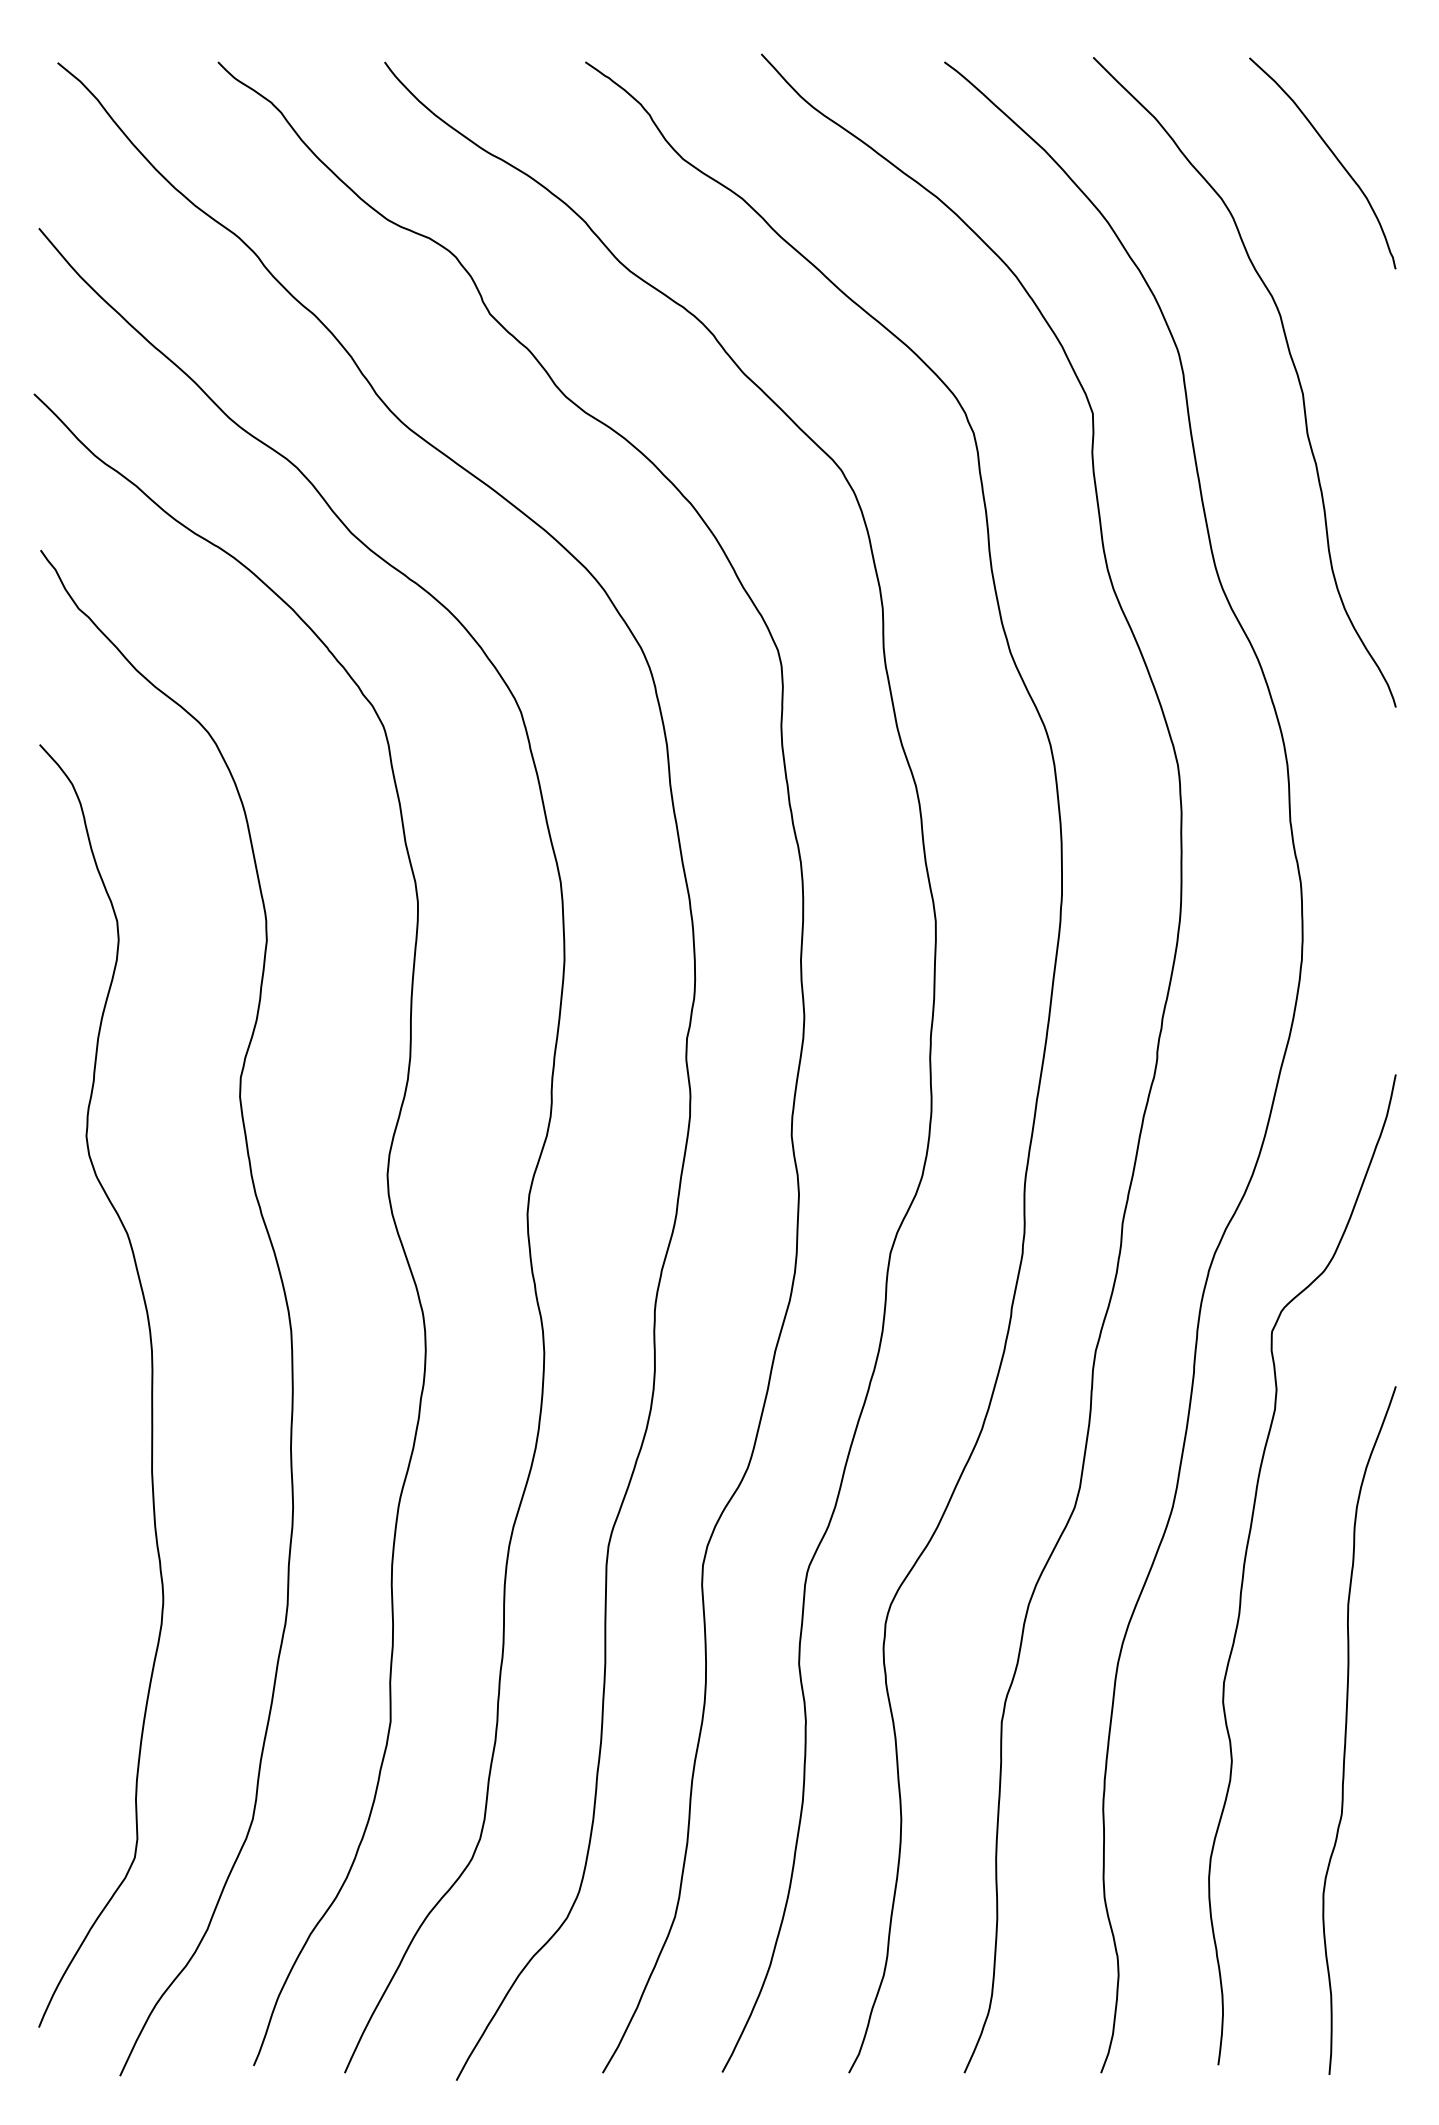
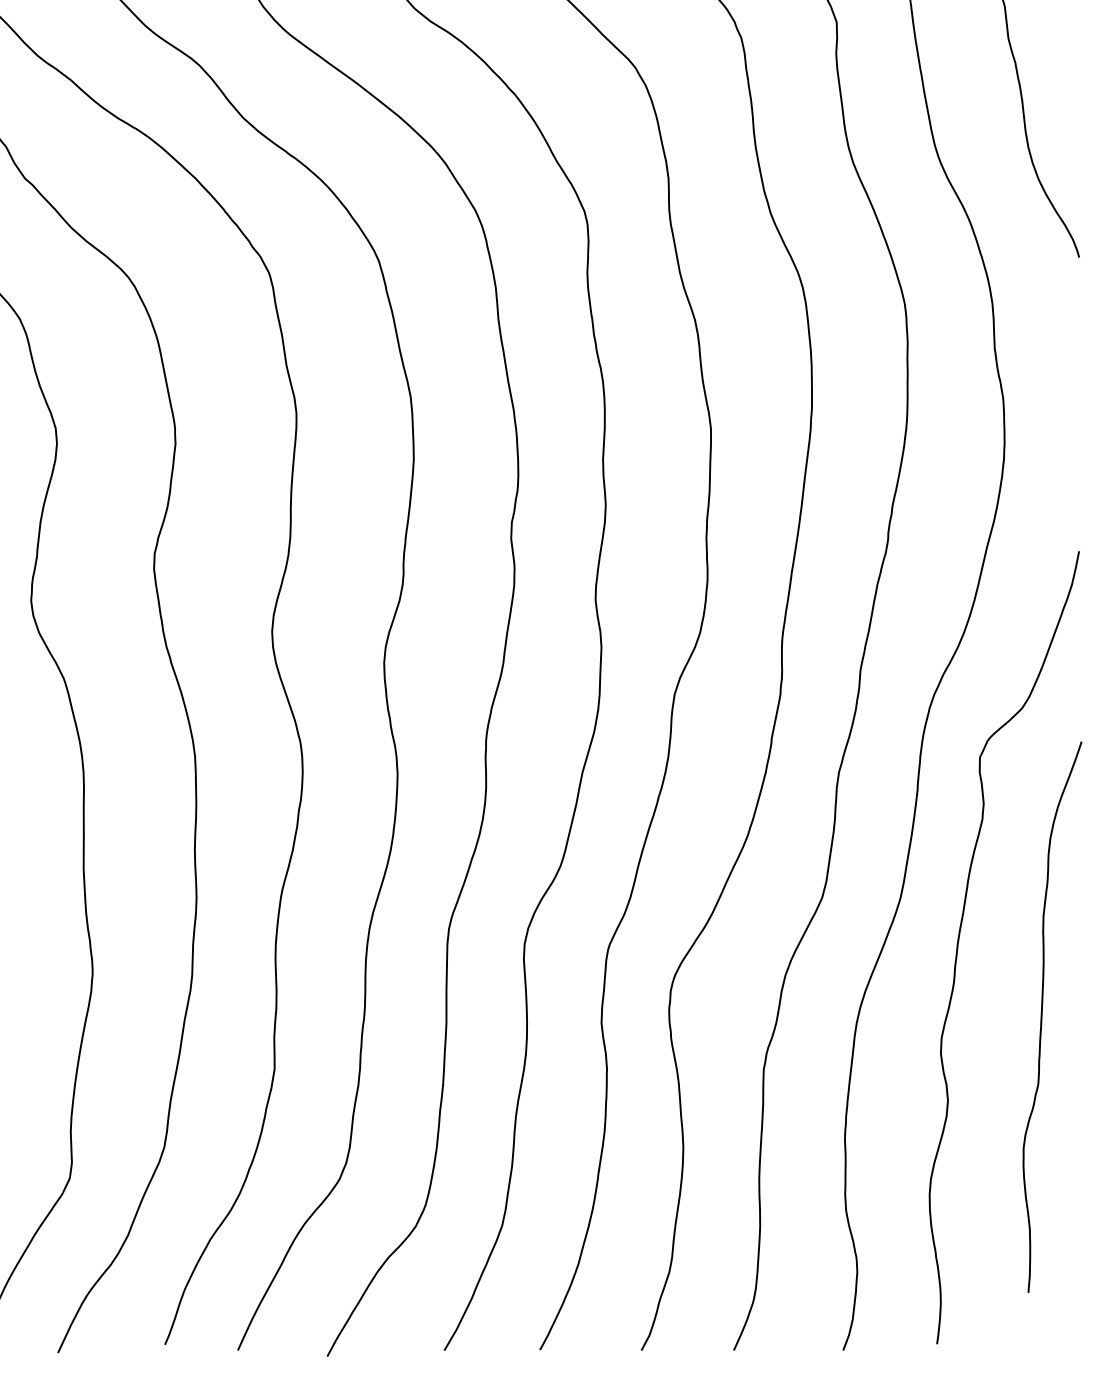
curve: (1346, 1730) -> (1042, 1017), moved

